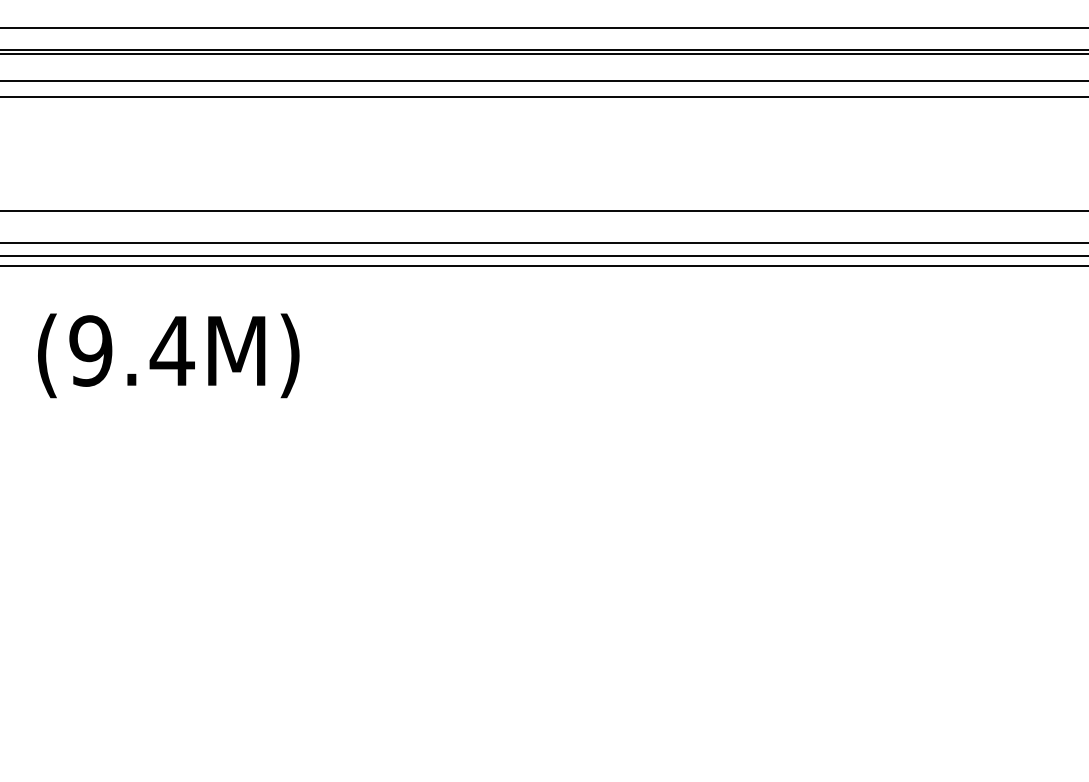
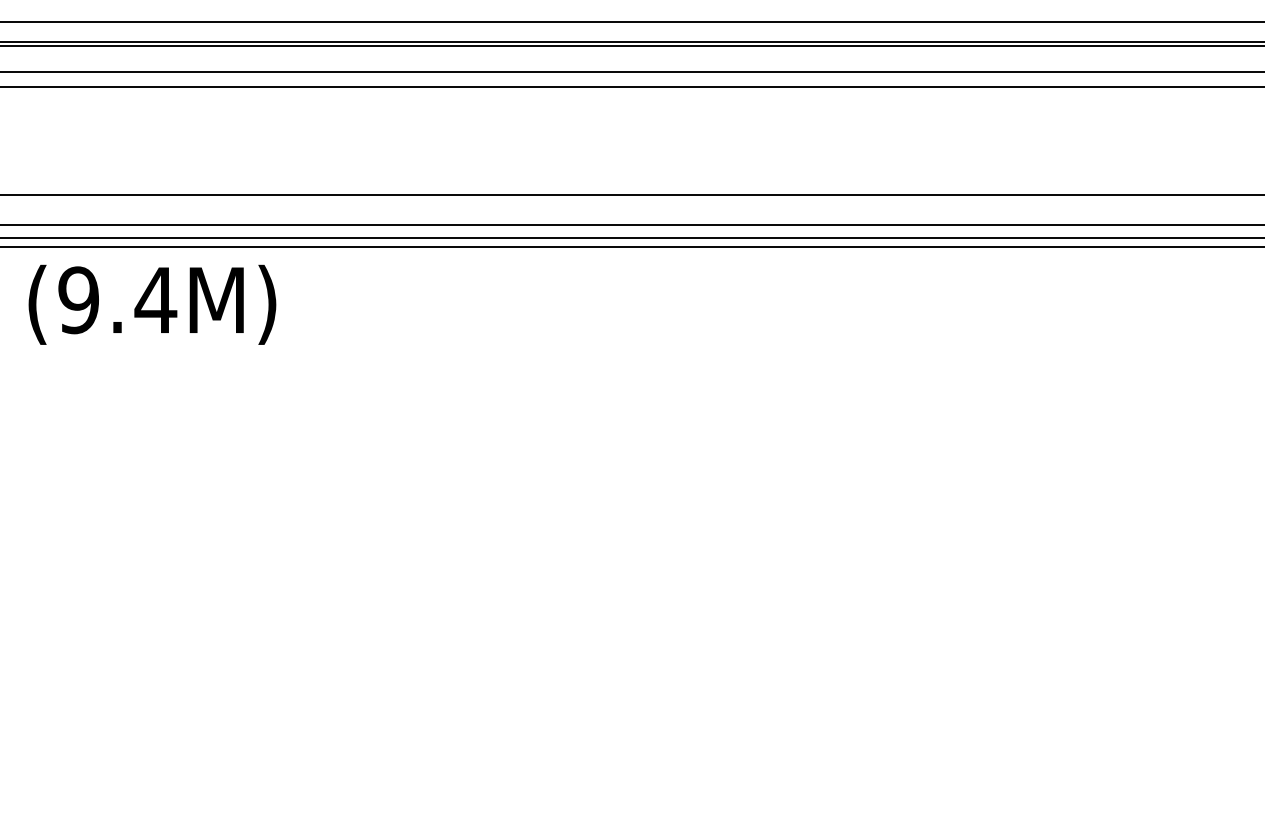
text: (168, 355) -> (152, 304), moved

